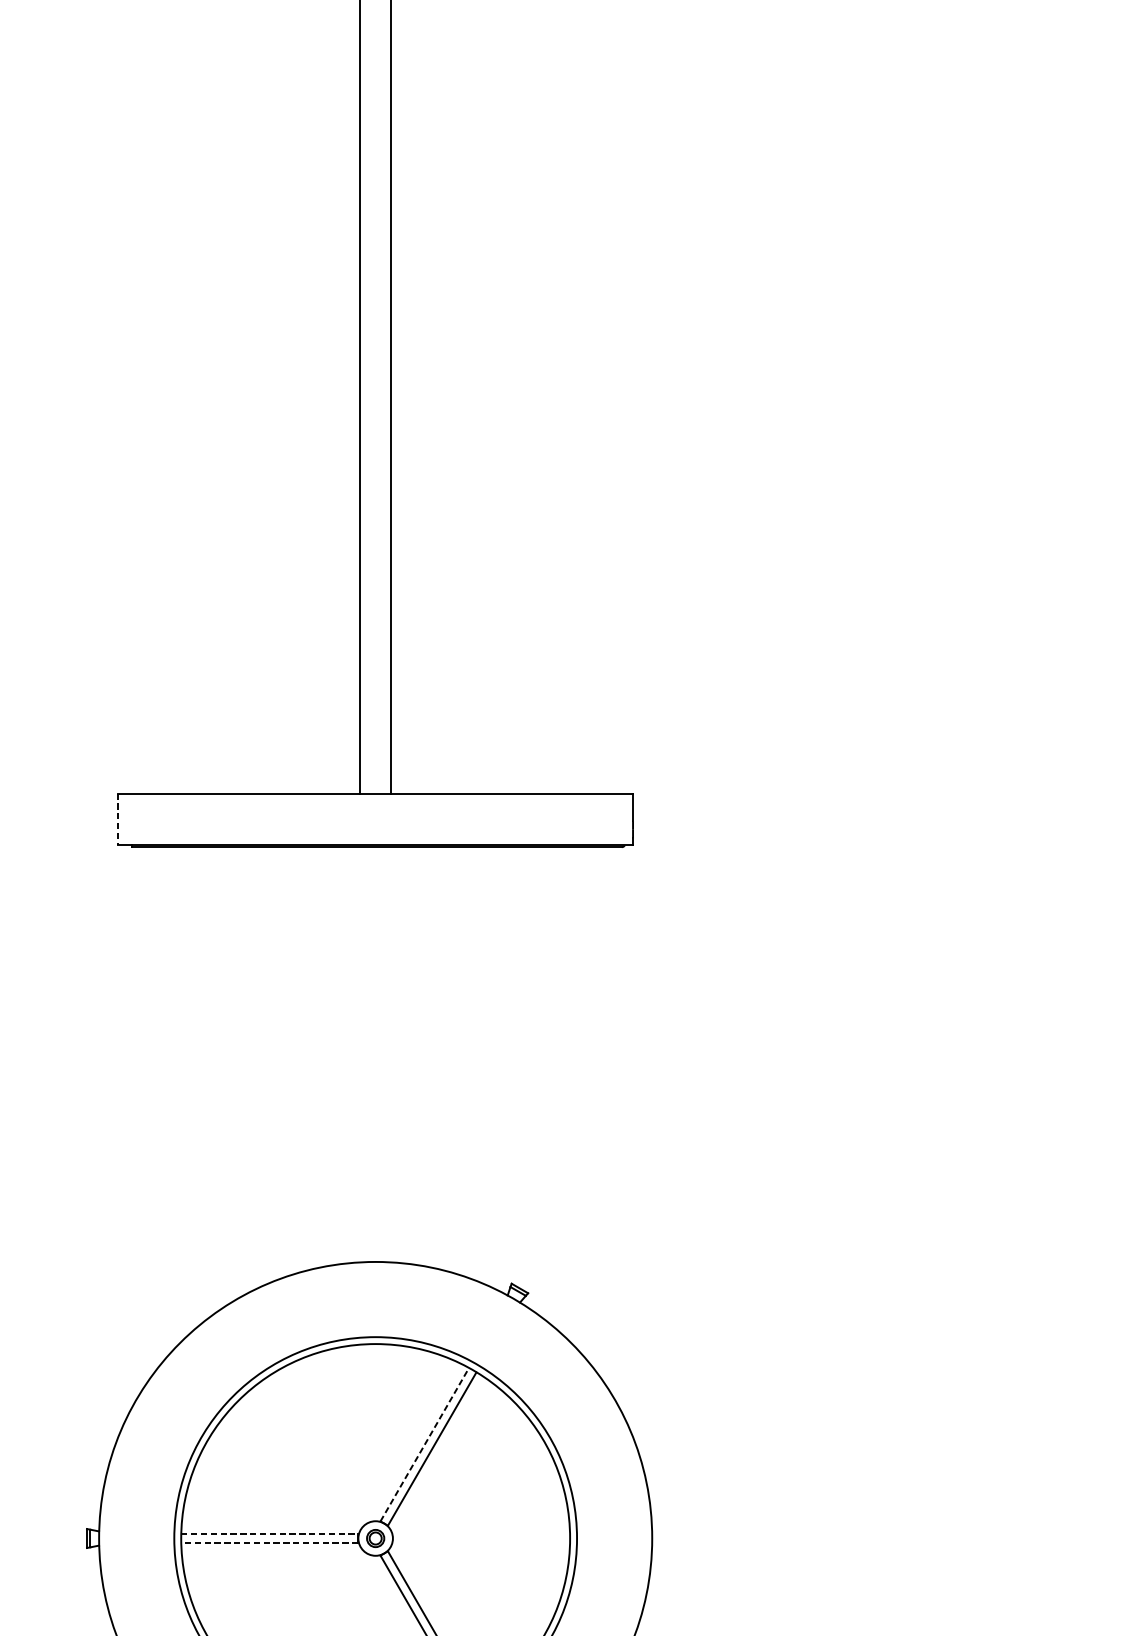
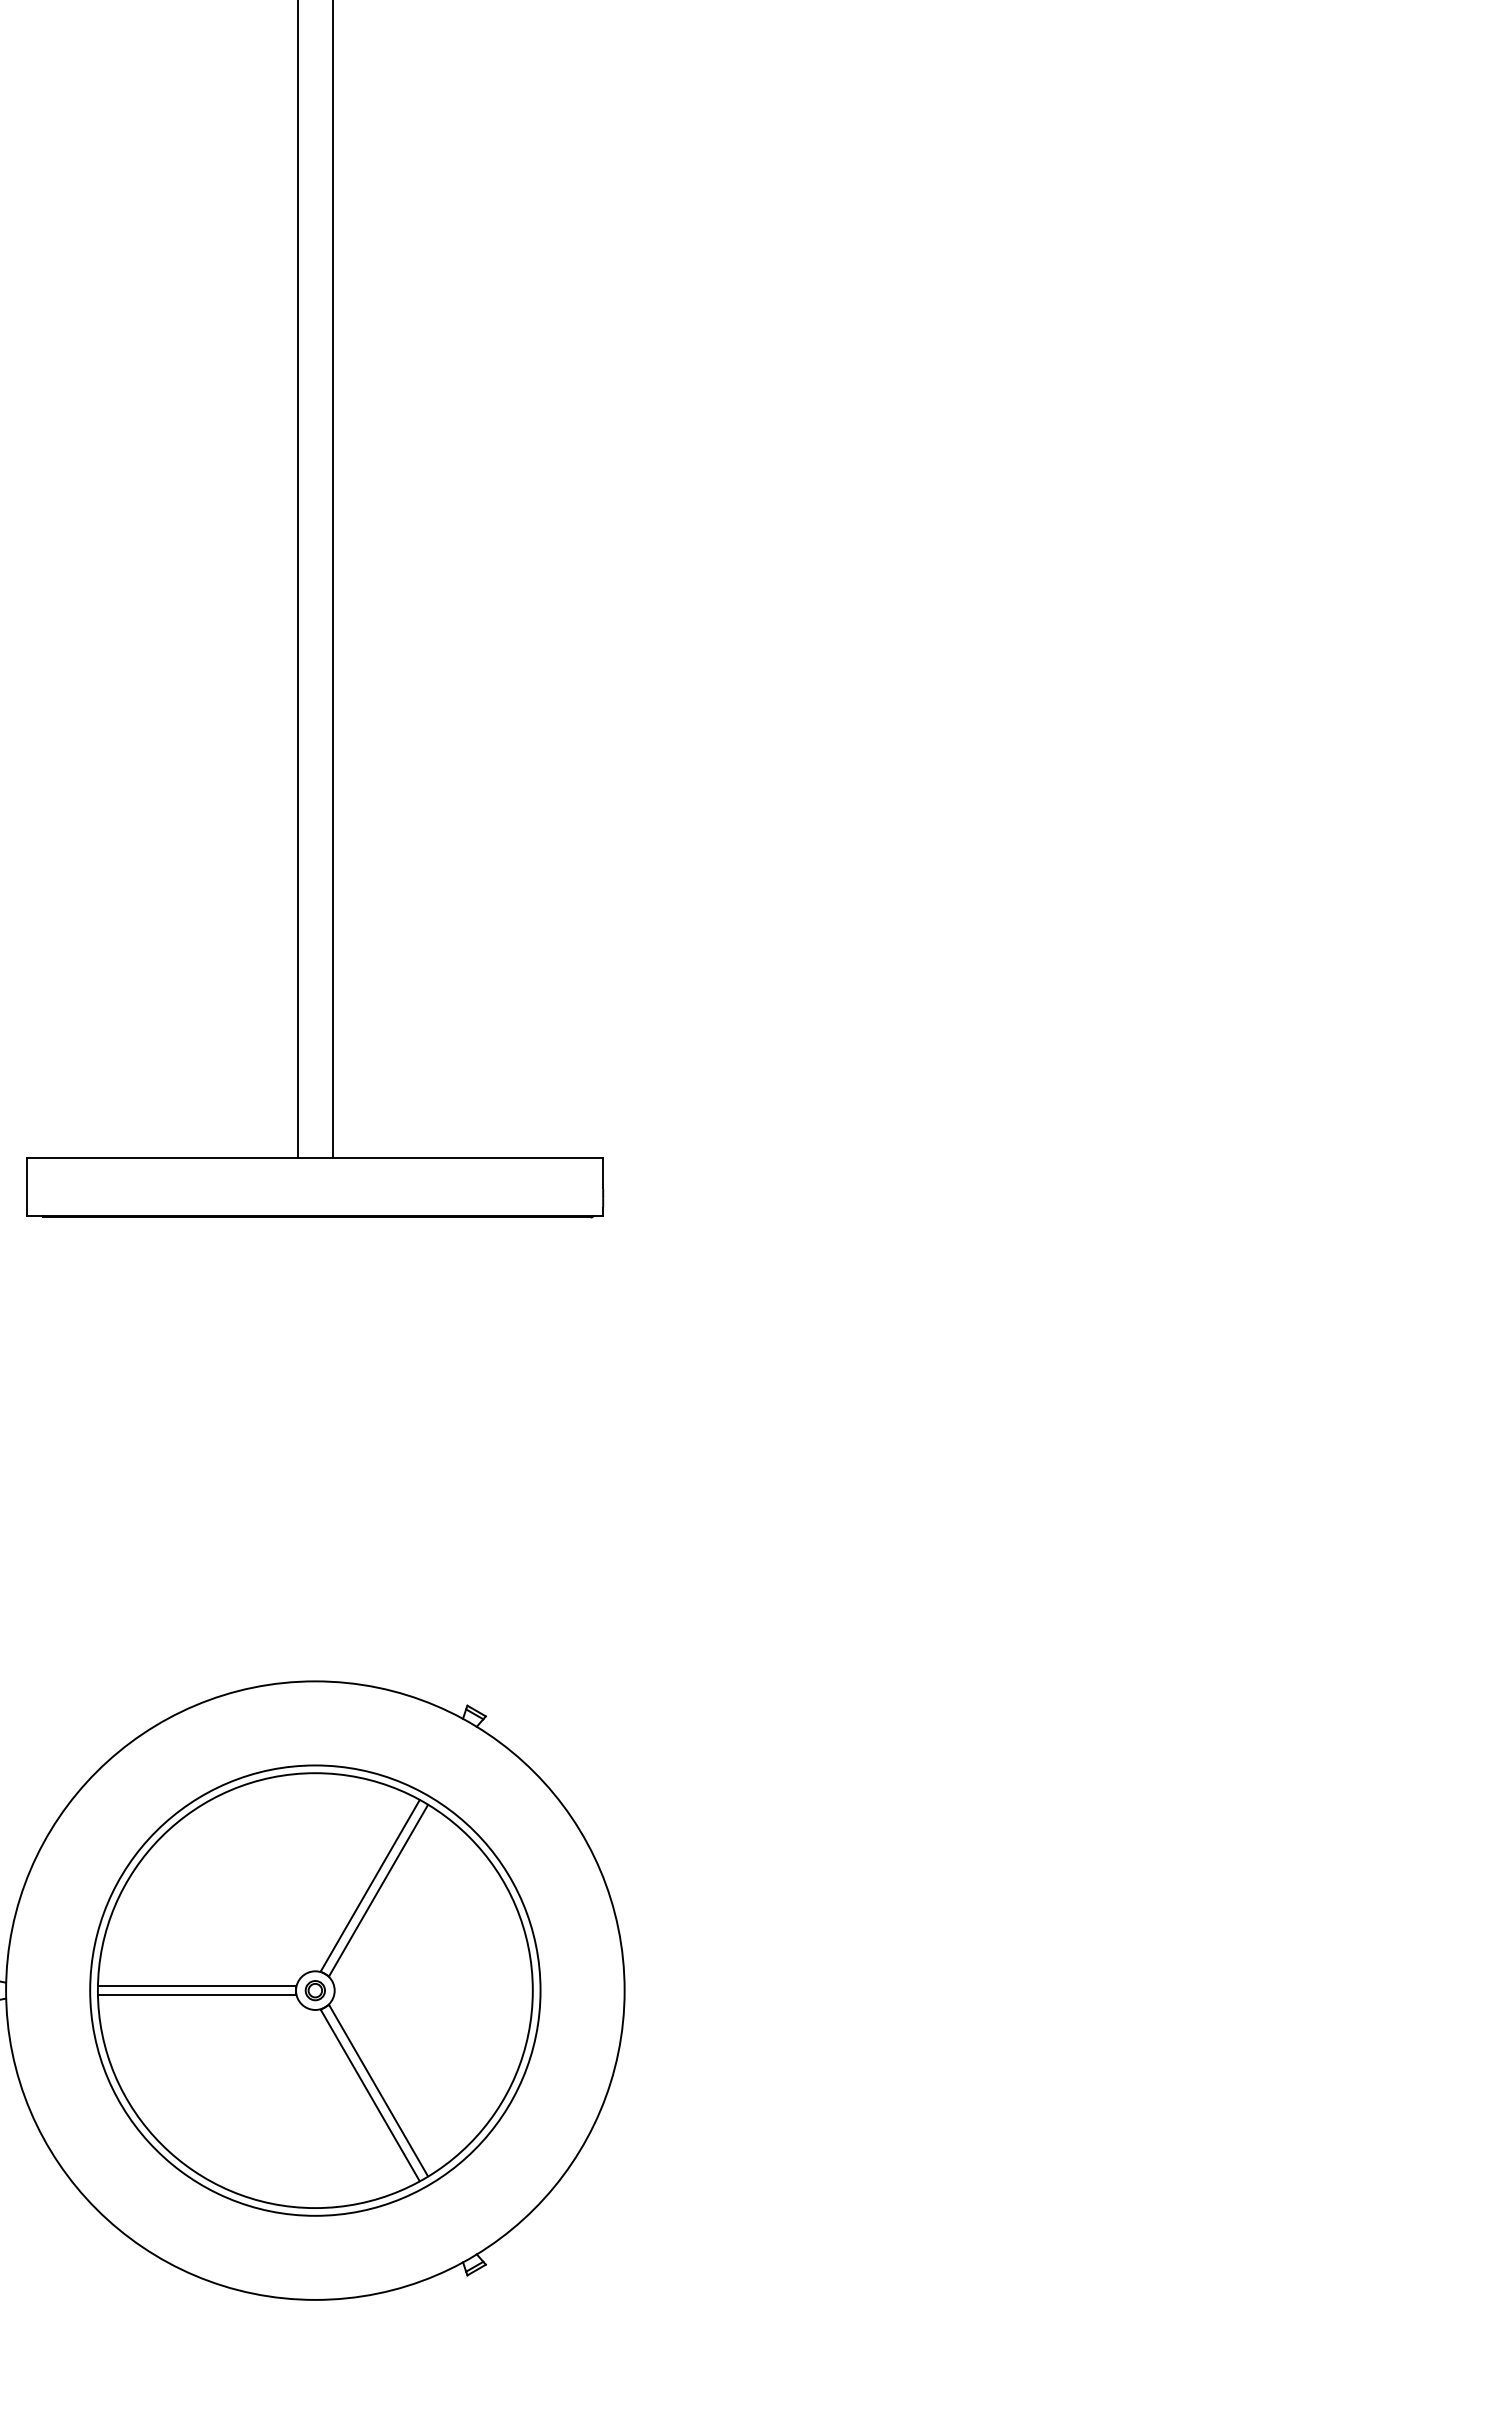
line: (118, 819) -> (27, 1186), dashed -> solid
line: (424, 1444) -> (370, 1885), dashed -> solid
line: (270, 1533) -> (197, 1985), dashed -> solid
line: (269, 1542) -> (196, 1995), dashed -> solid

